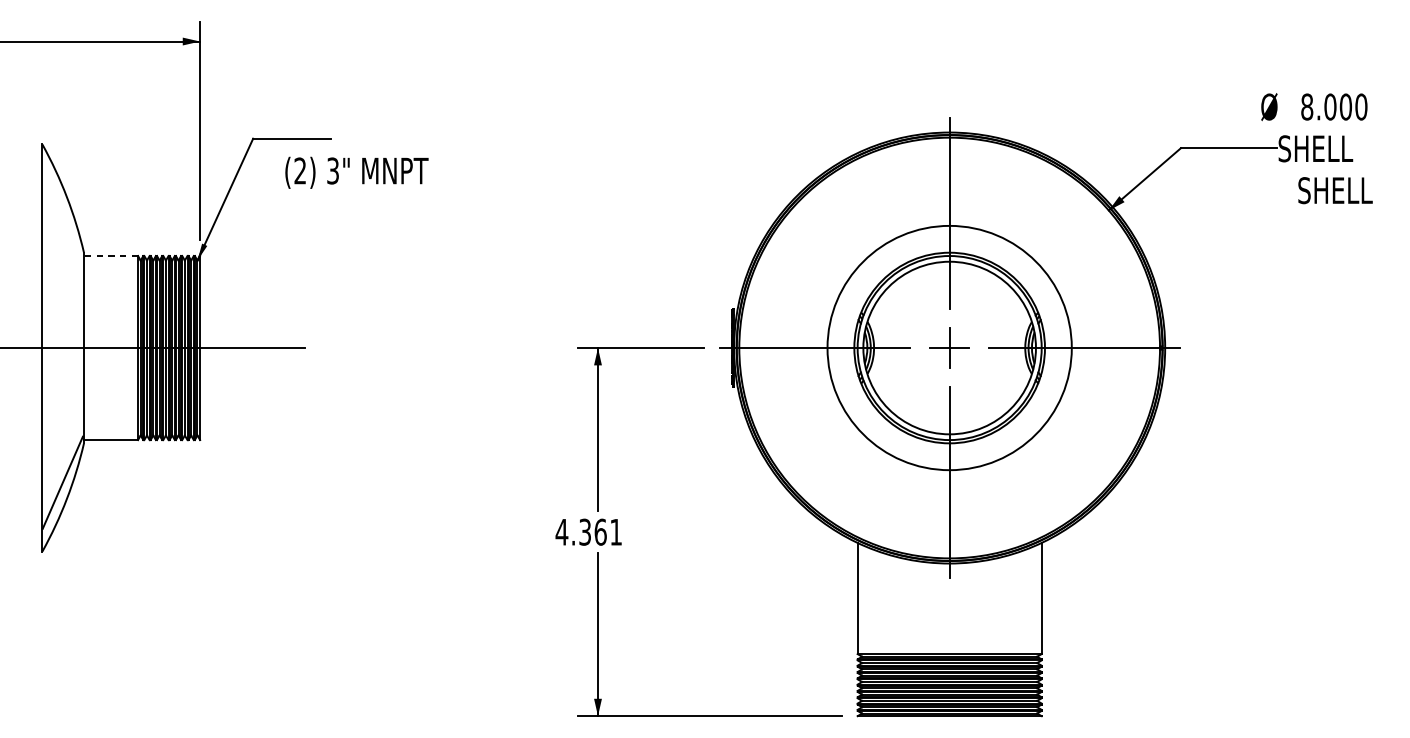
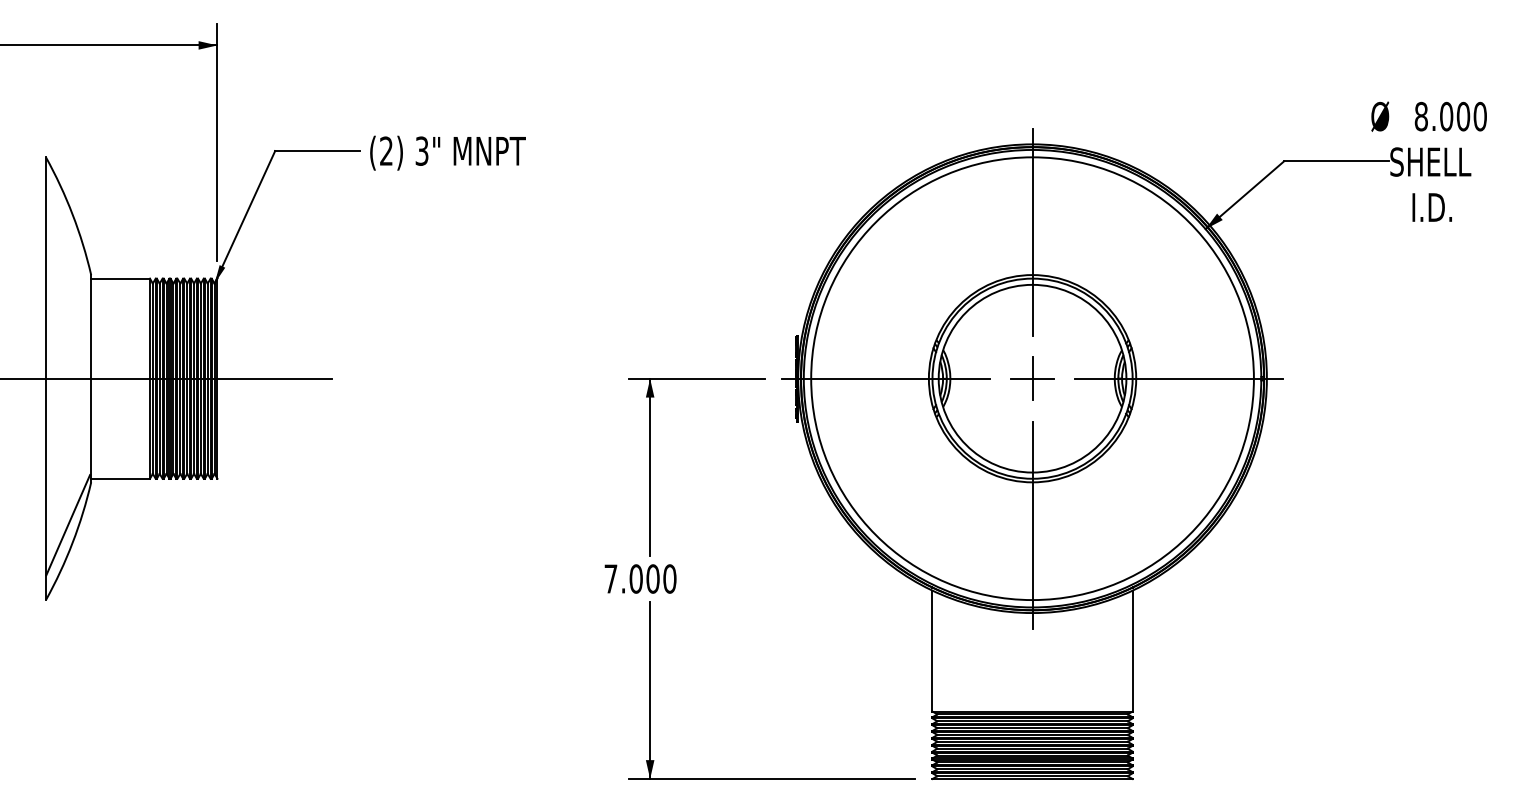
text: (356, 172) -> (447, 152), moved
text: (1334, 190) -> (1451, 207), SHELL -> I.D.
line: (110, 255) -> (120, 278), dashed -> solid
circle: (949, 347) -> (1032, 378), size x1.67
text: (589, 531) -> (640, 578), 4.361 -> 7.000

